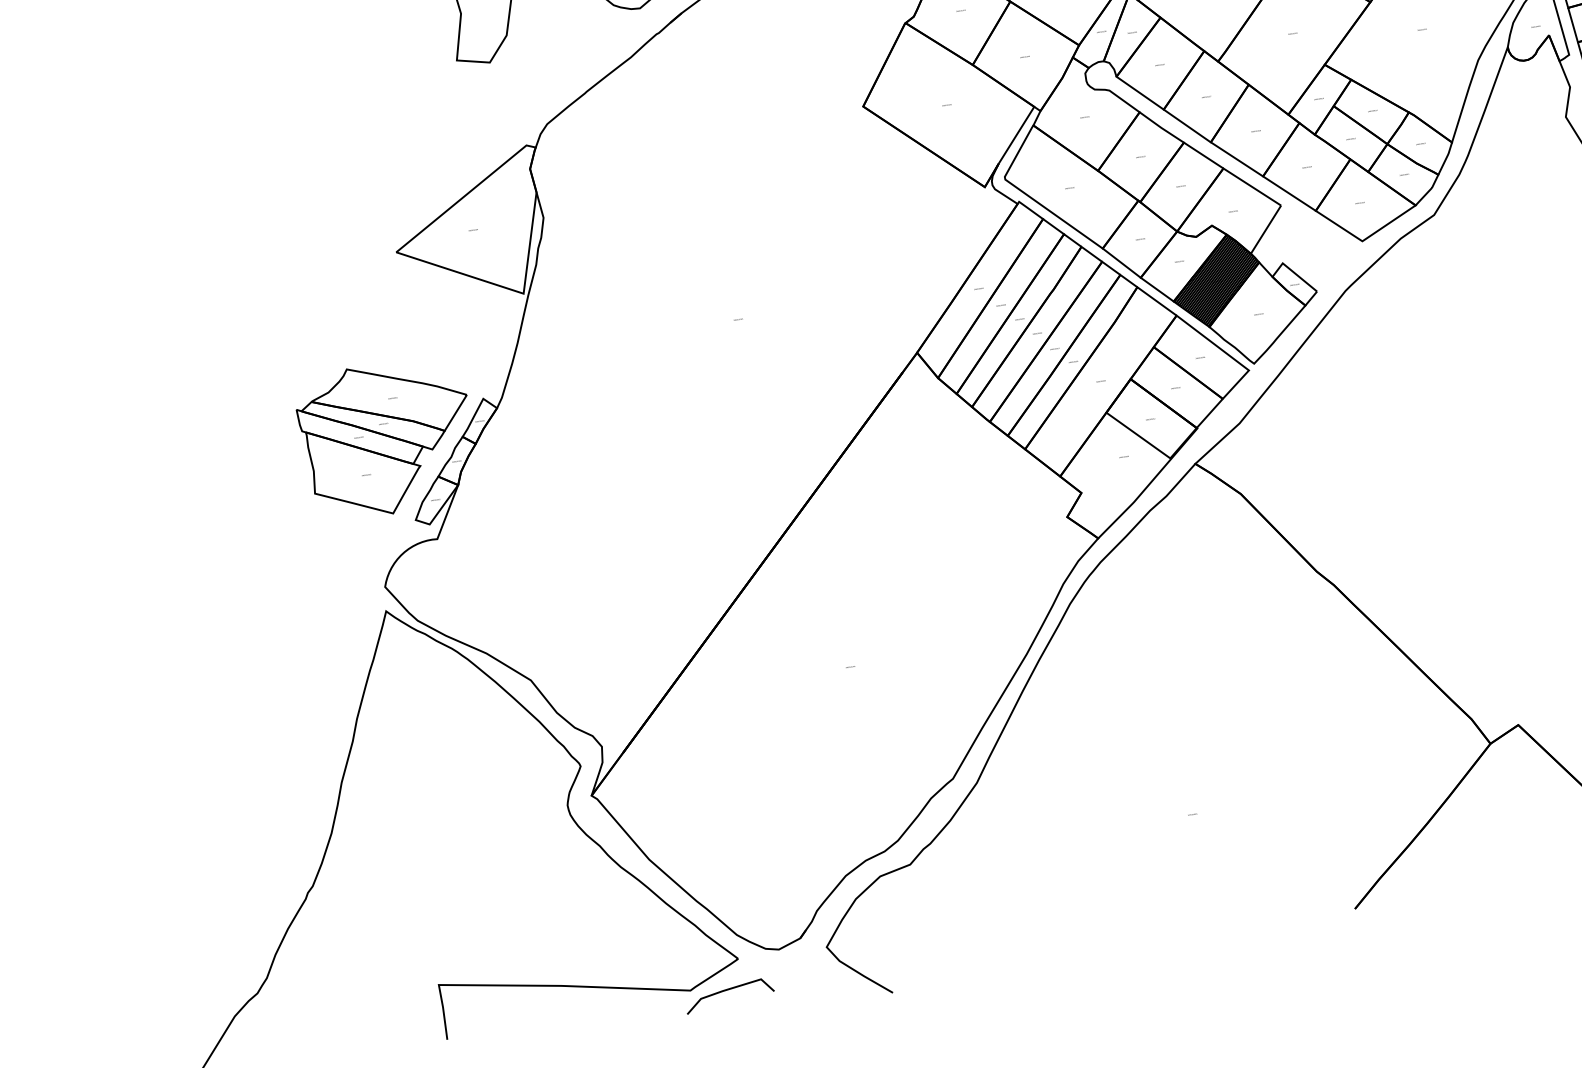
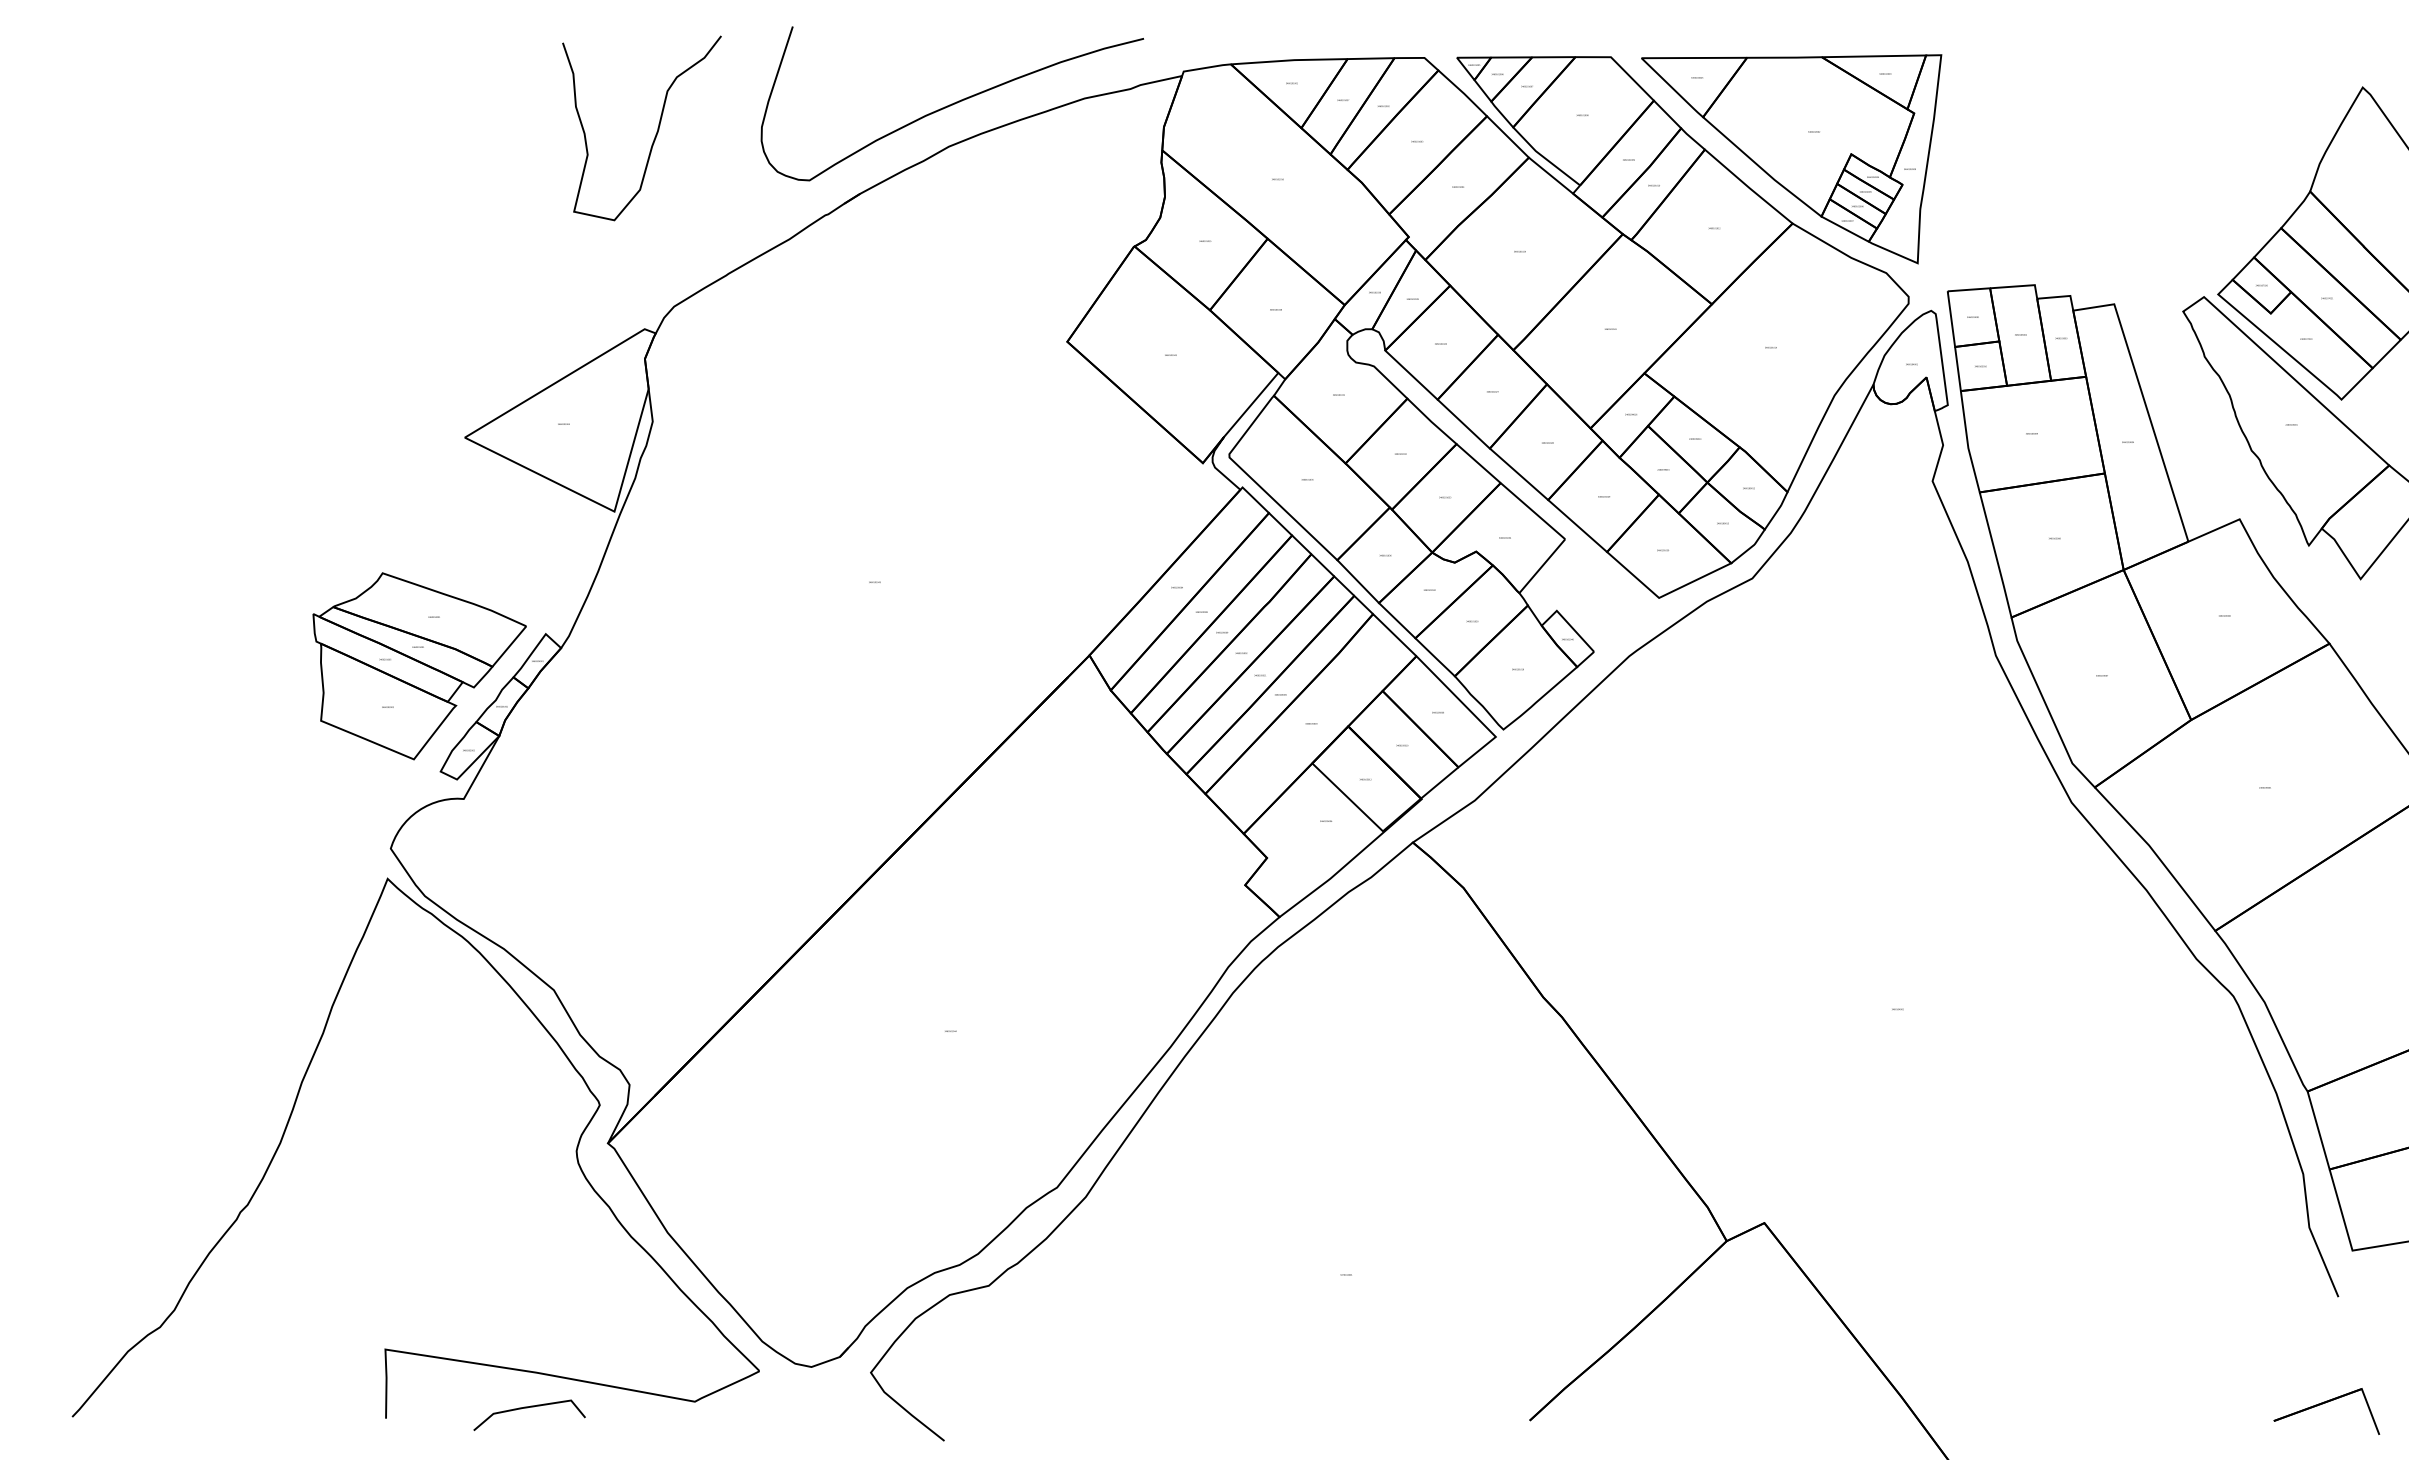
hatch: (1216, 280) -> (1471, 620), removed
curve: (727, 990) -> (527, 1408), moved

